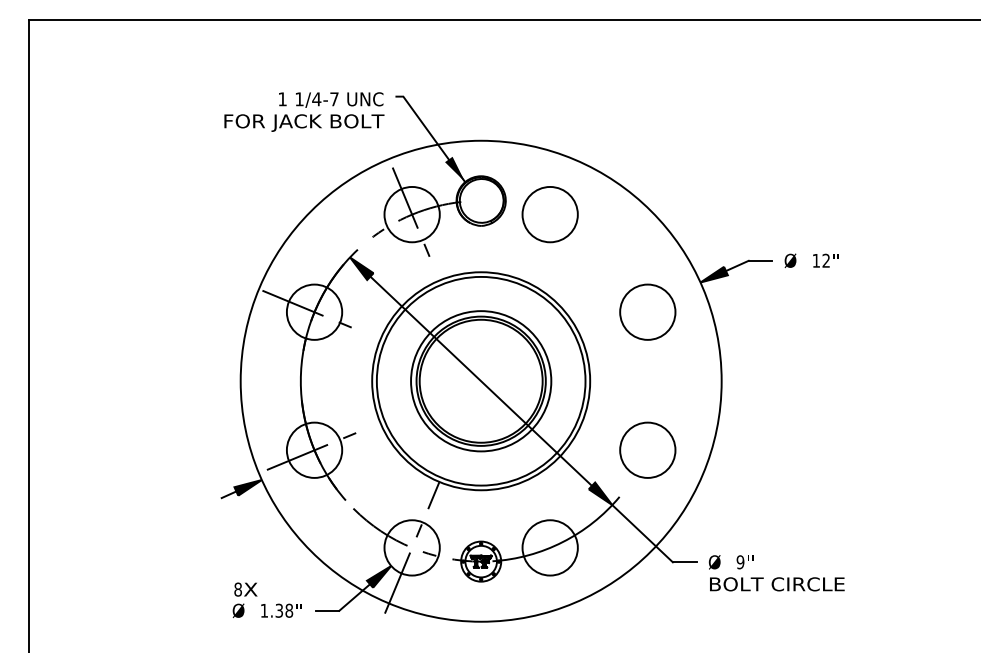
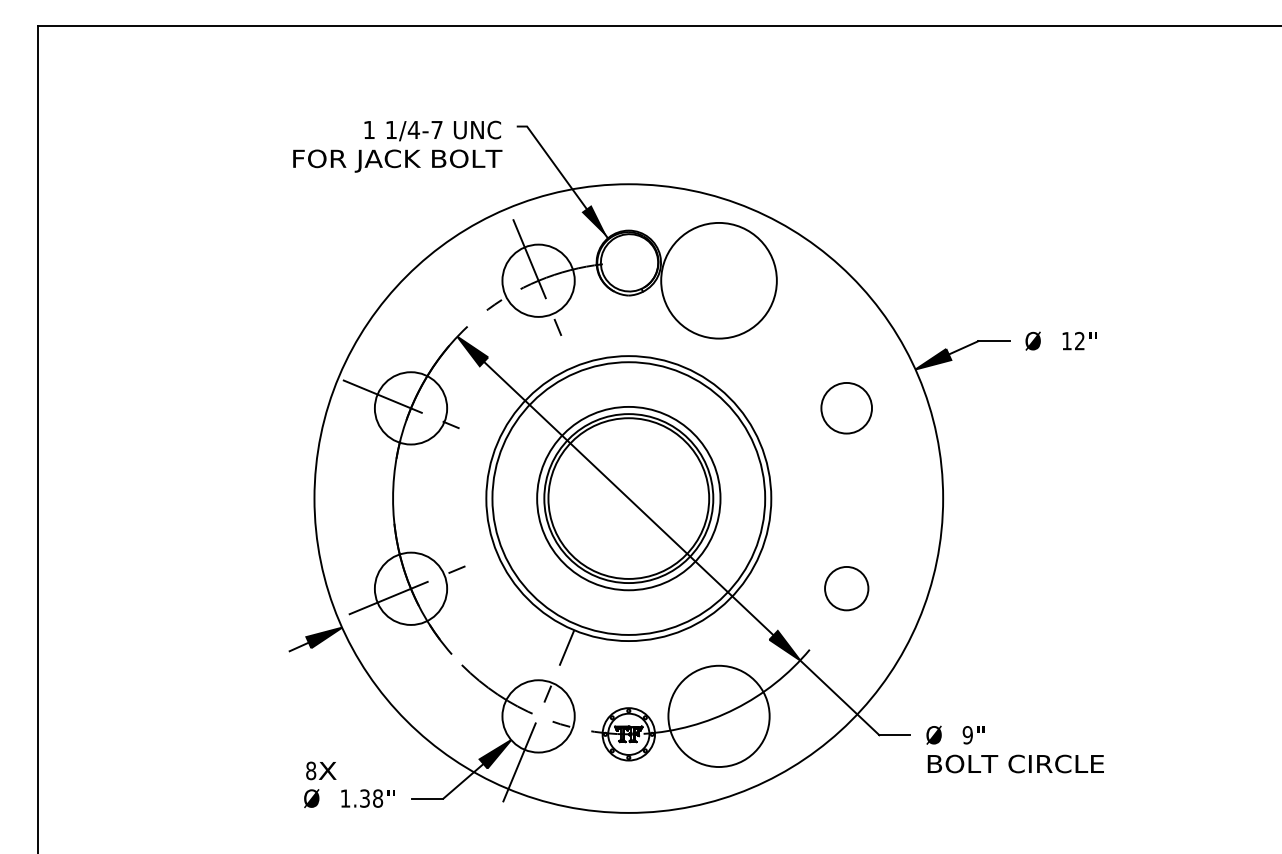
circle: (549, 214) -> (718, 280), size x1.6
circle: (647, 311) -> (846, 407), size x0.7
circle: (647, 449) -> (846, 587), size x0.6
circle: (549, 547) -> (718, 715), size x1.4

